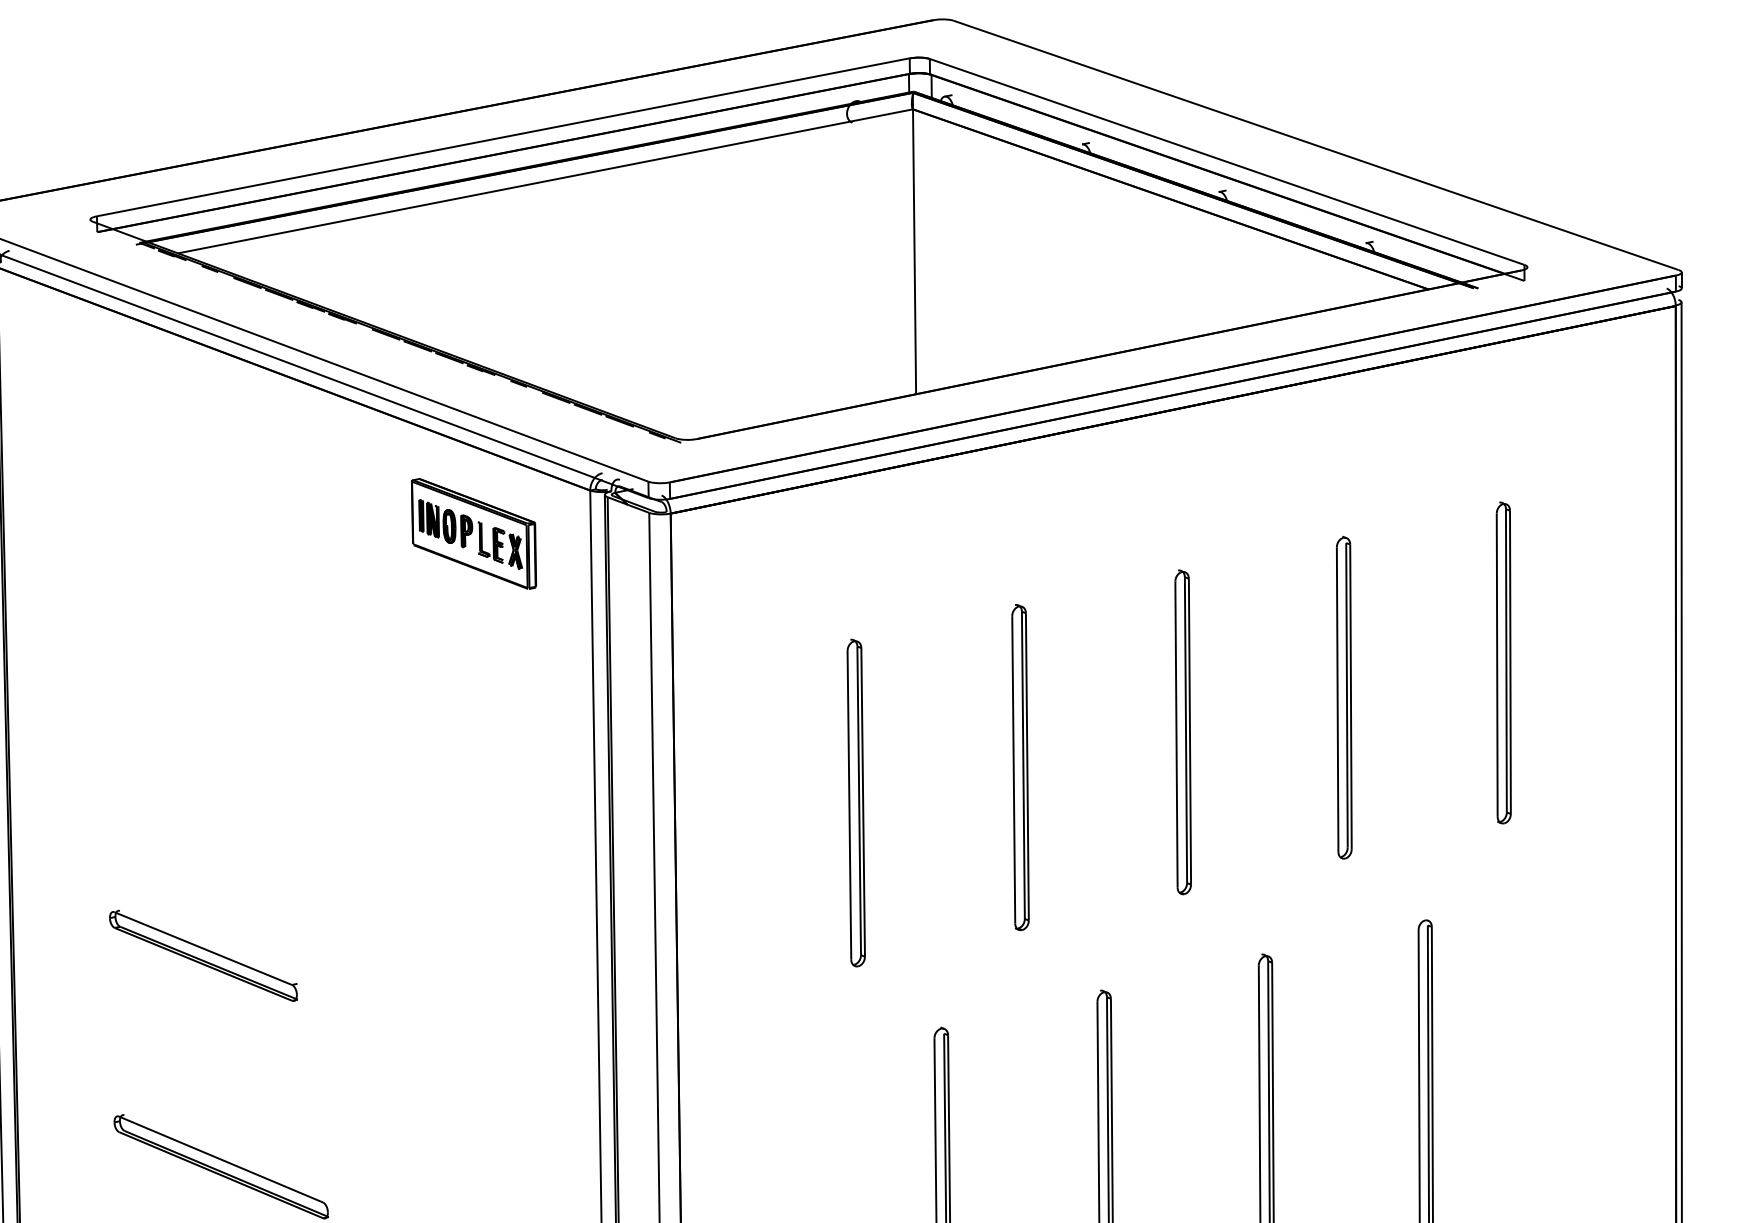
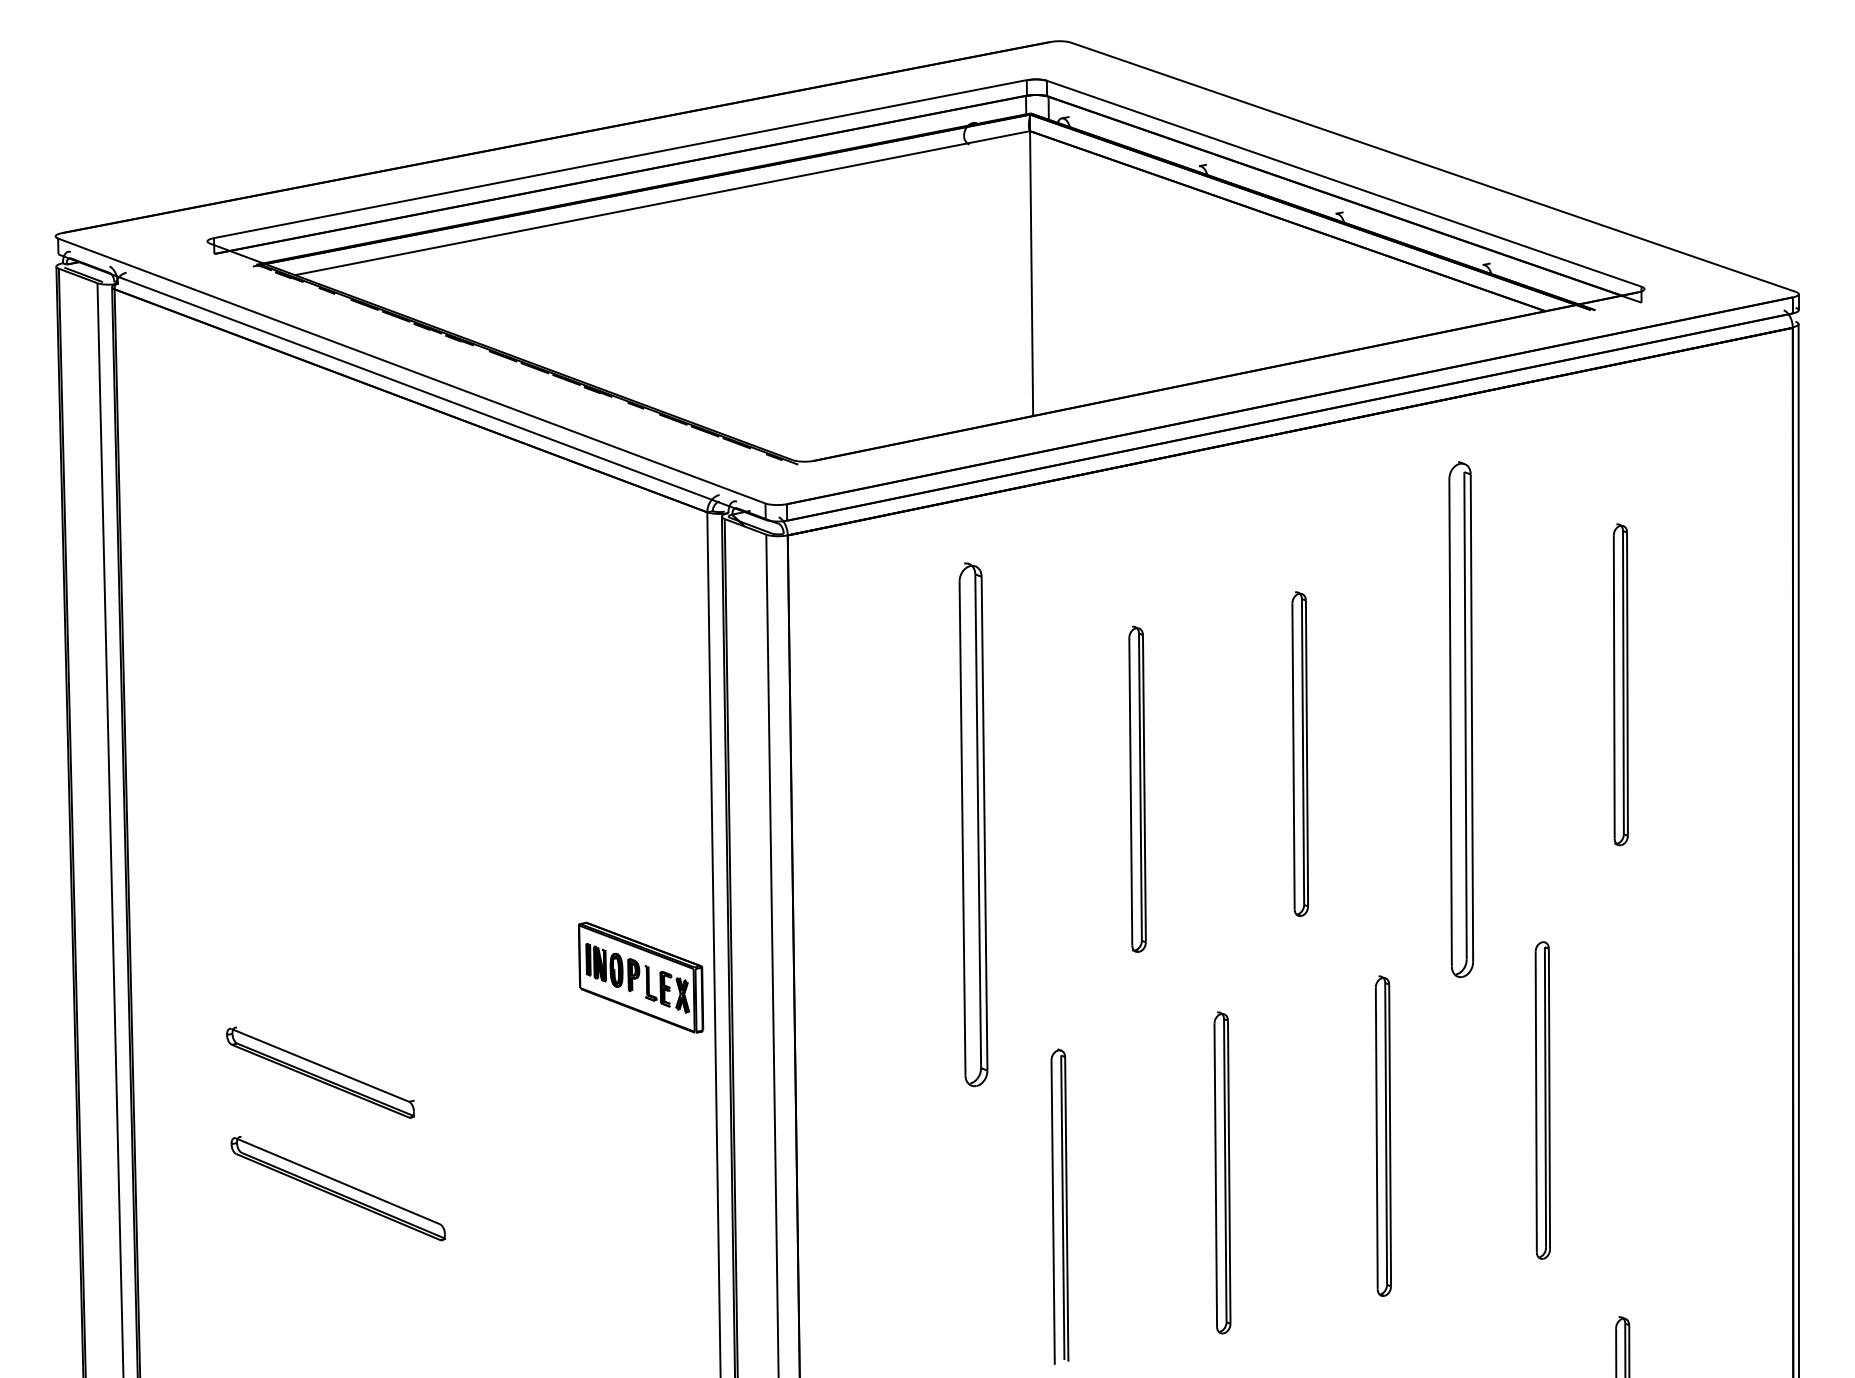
part: (474, 533) -> (641, 977), moved
part: (1344, 697) -> (1461, 719), size x1.6
part: (855, 802) -> (972, 824), size x1.6
part: (203, 955) -> (320, 1072), moved

